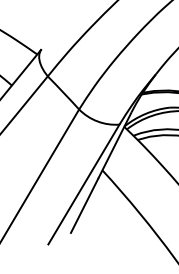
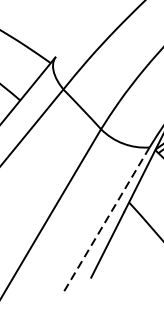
line: (83, 184) -> (106, 219), solid -> dashed

